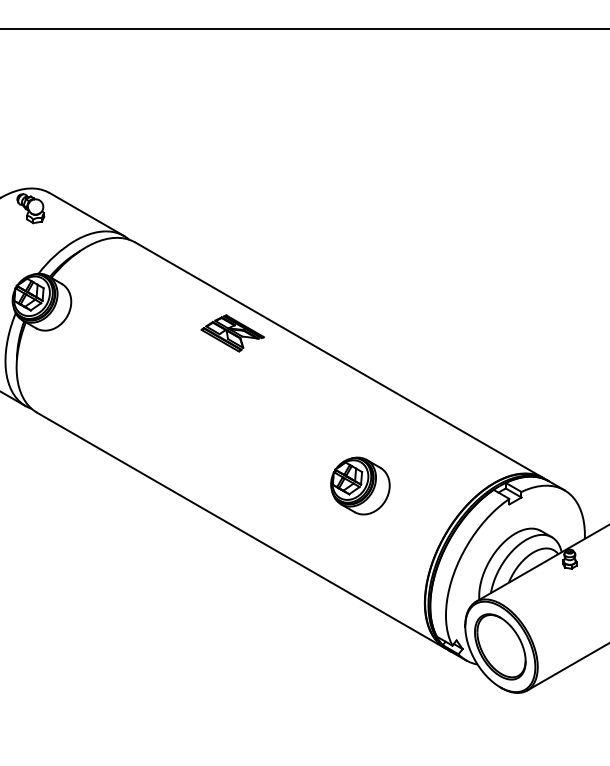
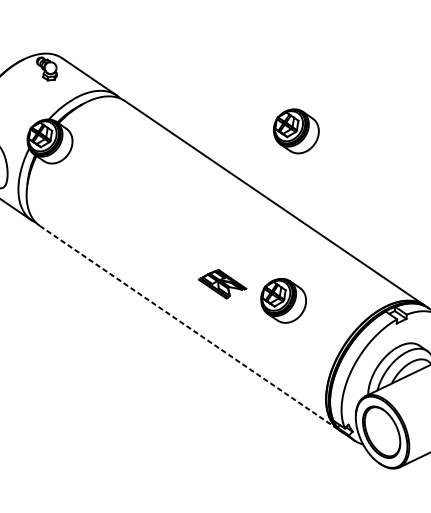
part: (360, 264) -> (296, 130), added
part: (232, 333) -> (222, 284), moved
line: (241, 530) -> (189, 328), solid -> dashed

